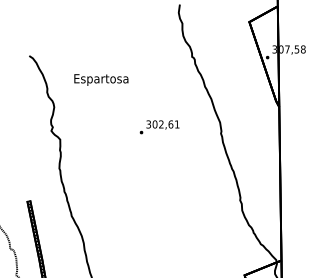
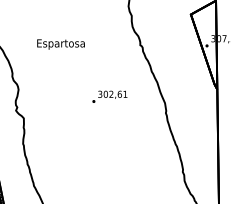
text: (101, 79) -> (61, 44), moved
text: (159, 127) -> (109, 97), moved

